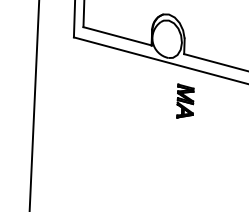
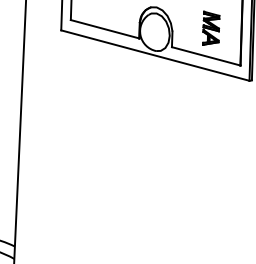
part: (185, 100) -> (211, 27), moved

